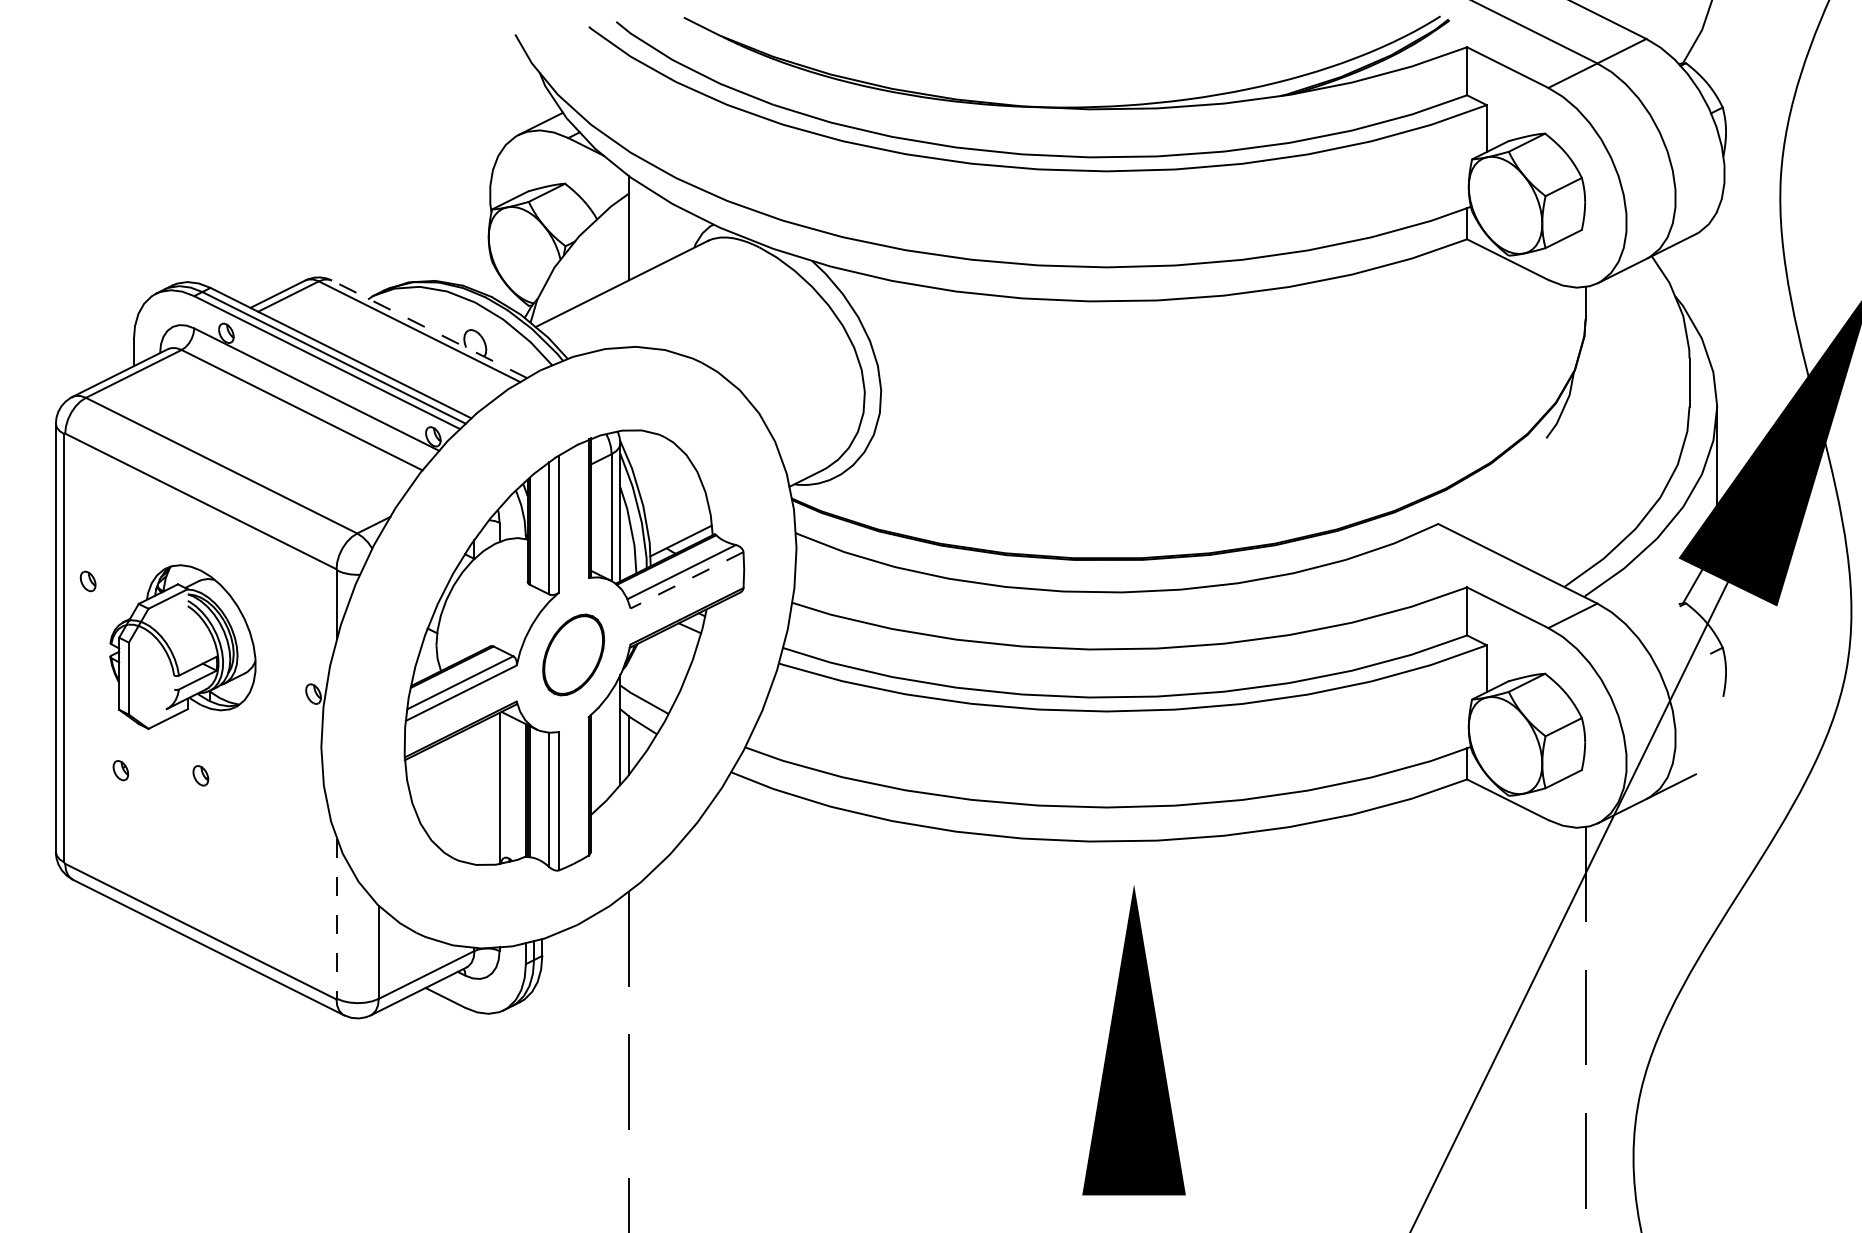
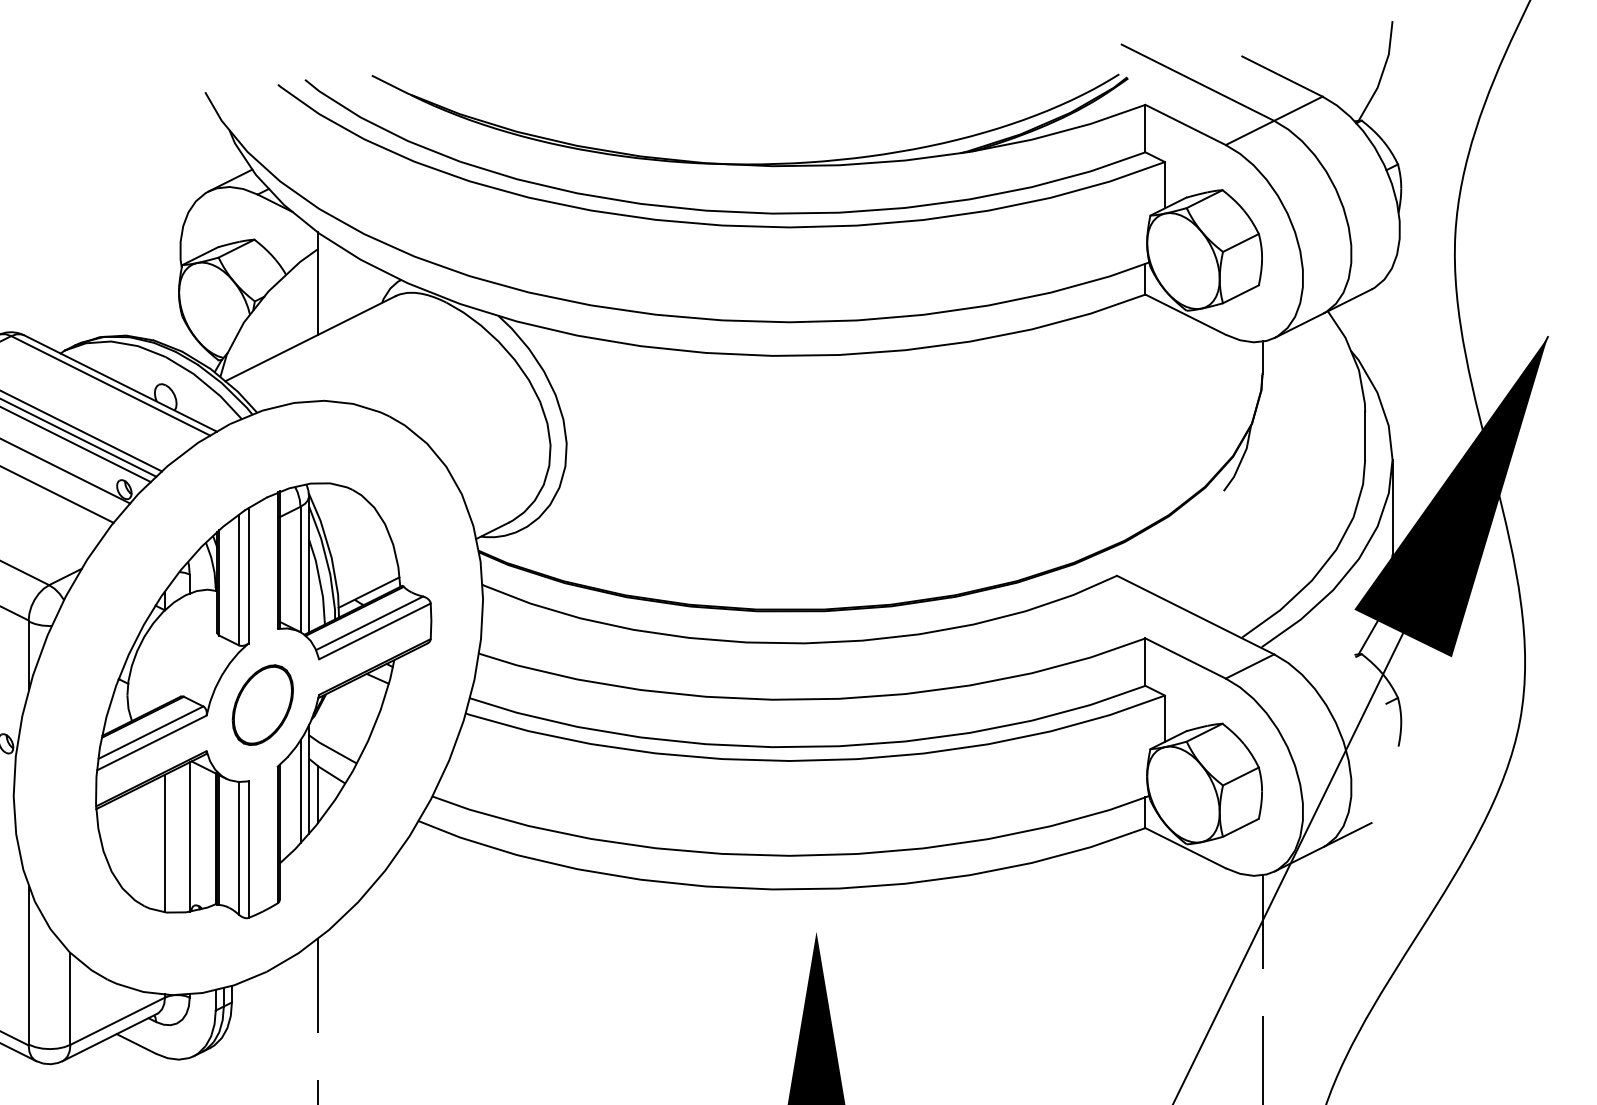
line: (429, 329) -> (120, 383), dashed -> solid
line: (686, 580) -> (374, 631), dashed -> solid
line: (611, 742) -> (300, 791), added
line: (474, 794) -> (164, 842), added
line: (337, 919) -> (29, 966), dashed -> solid

